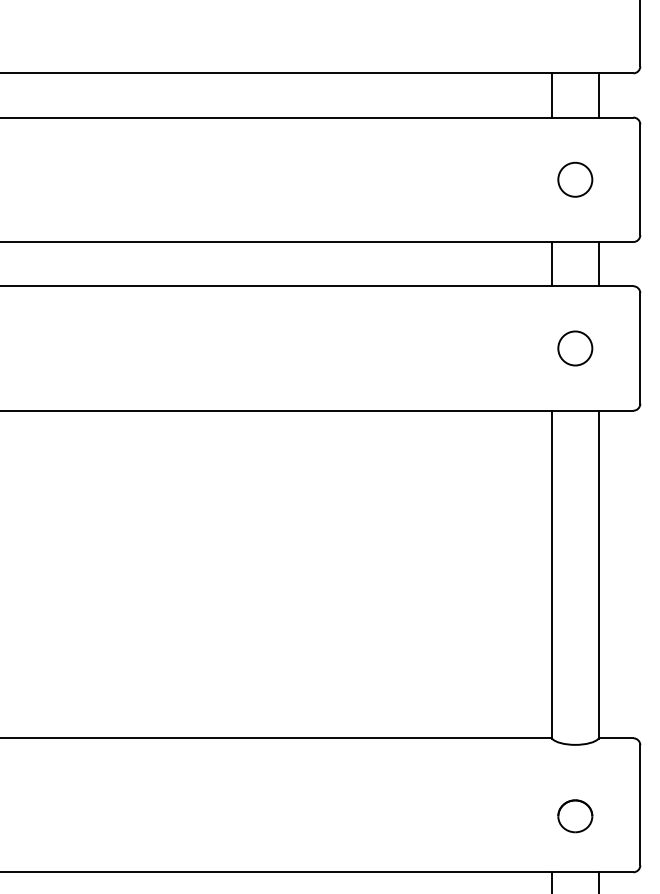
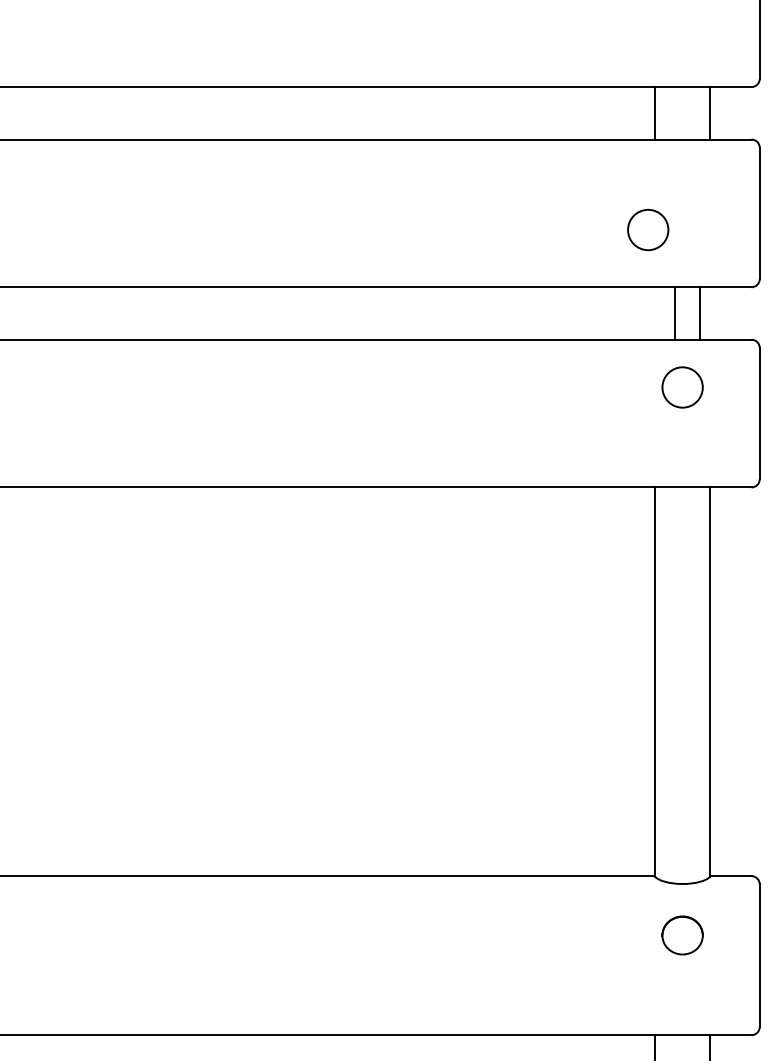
circle: (575, 179) -> (648, 229), moved
line: (552, 264) -> (700, 313), moved
line: (598, 264) -> (674, 313), moved
circle: (575, 348) -> (682, 387), moved
part: (575, 816) -> (682, 935), moved

